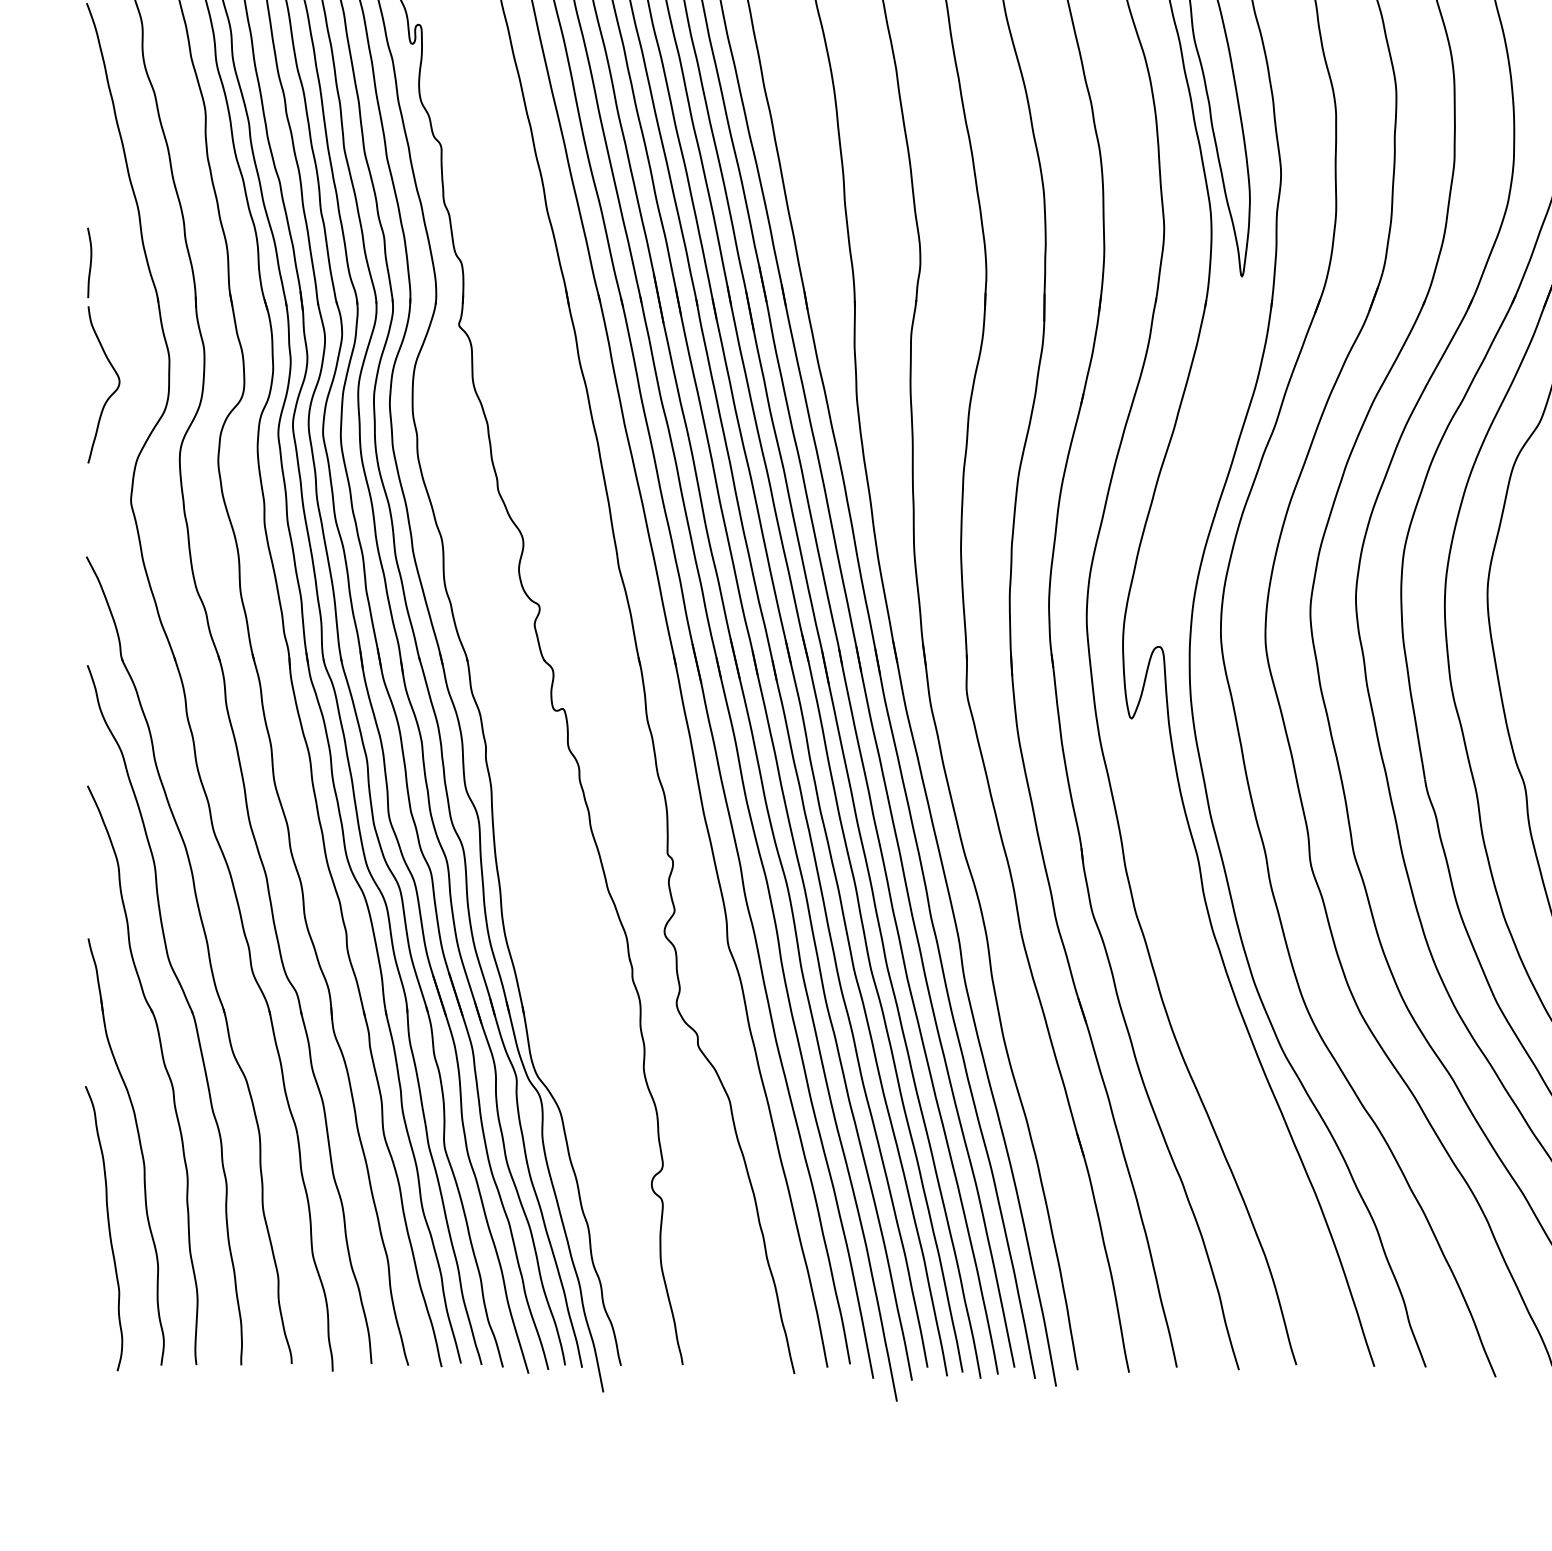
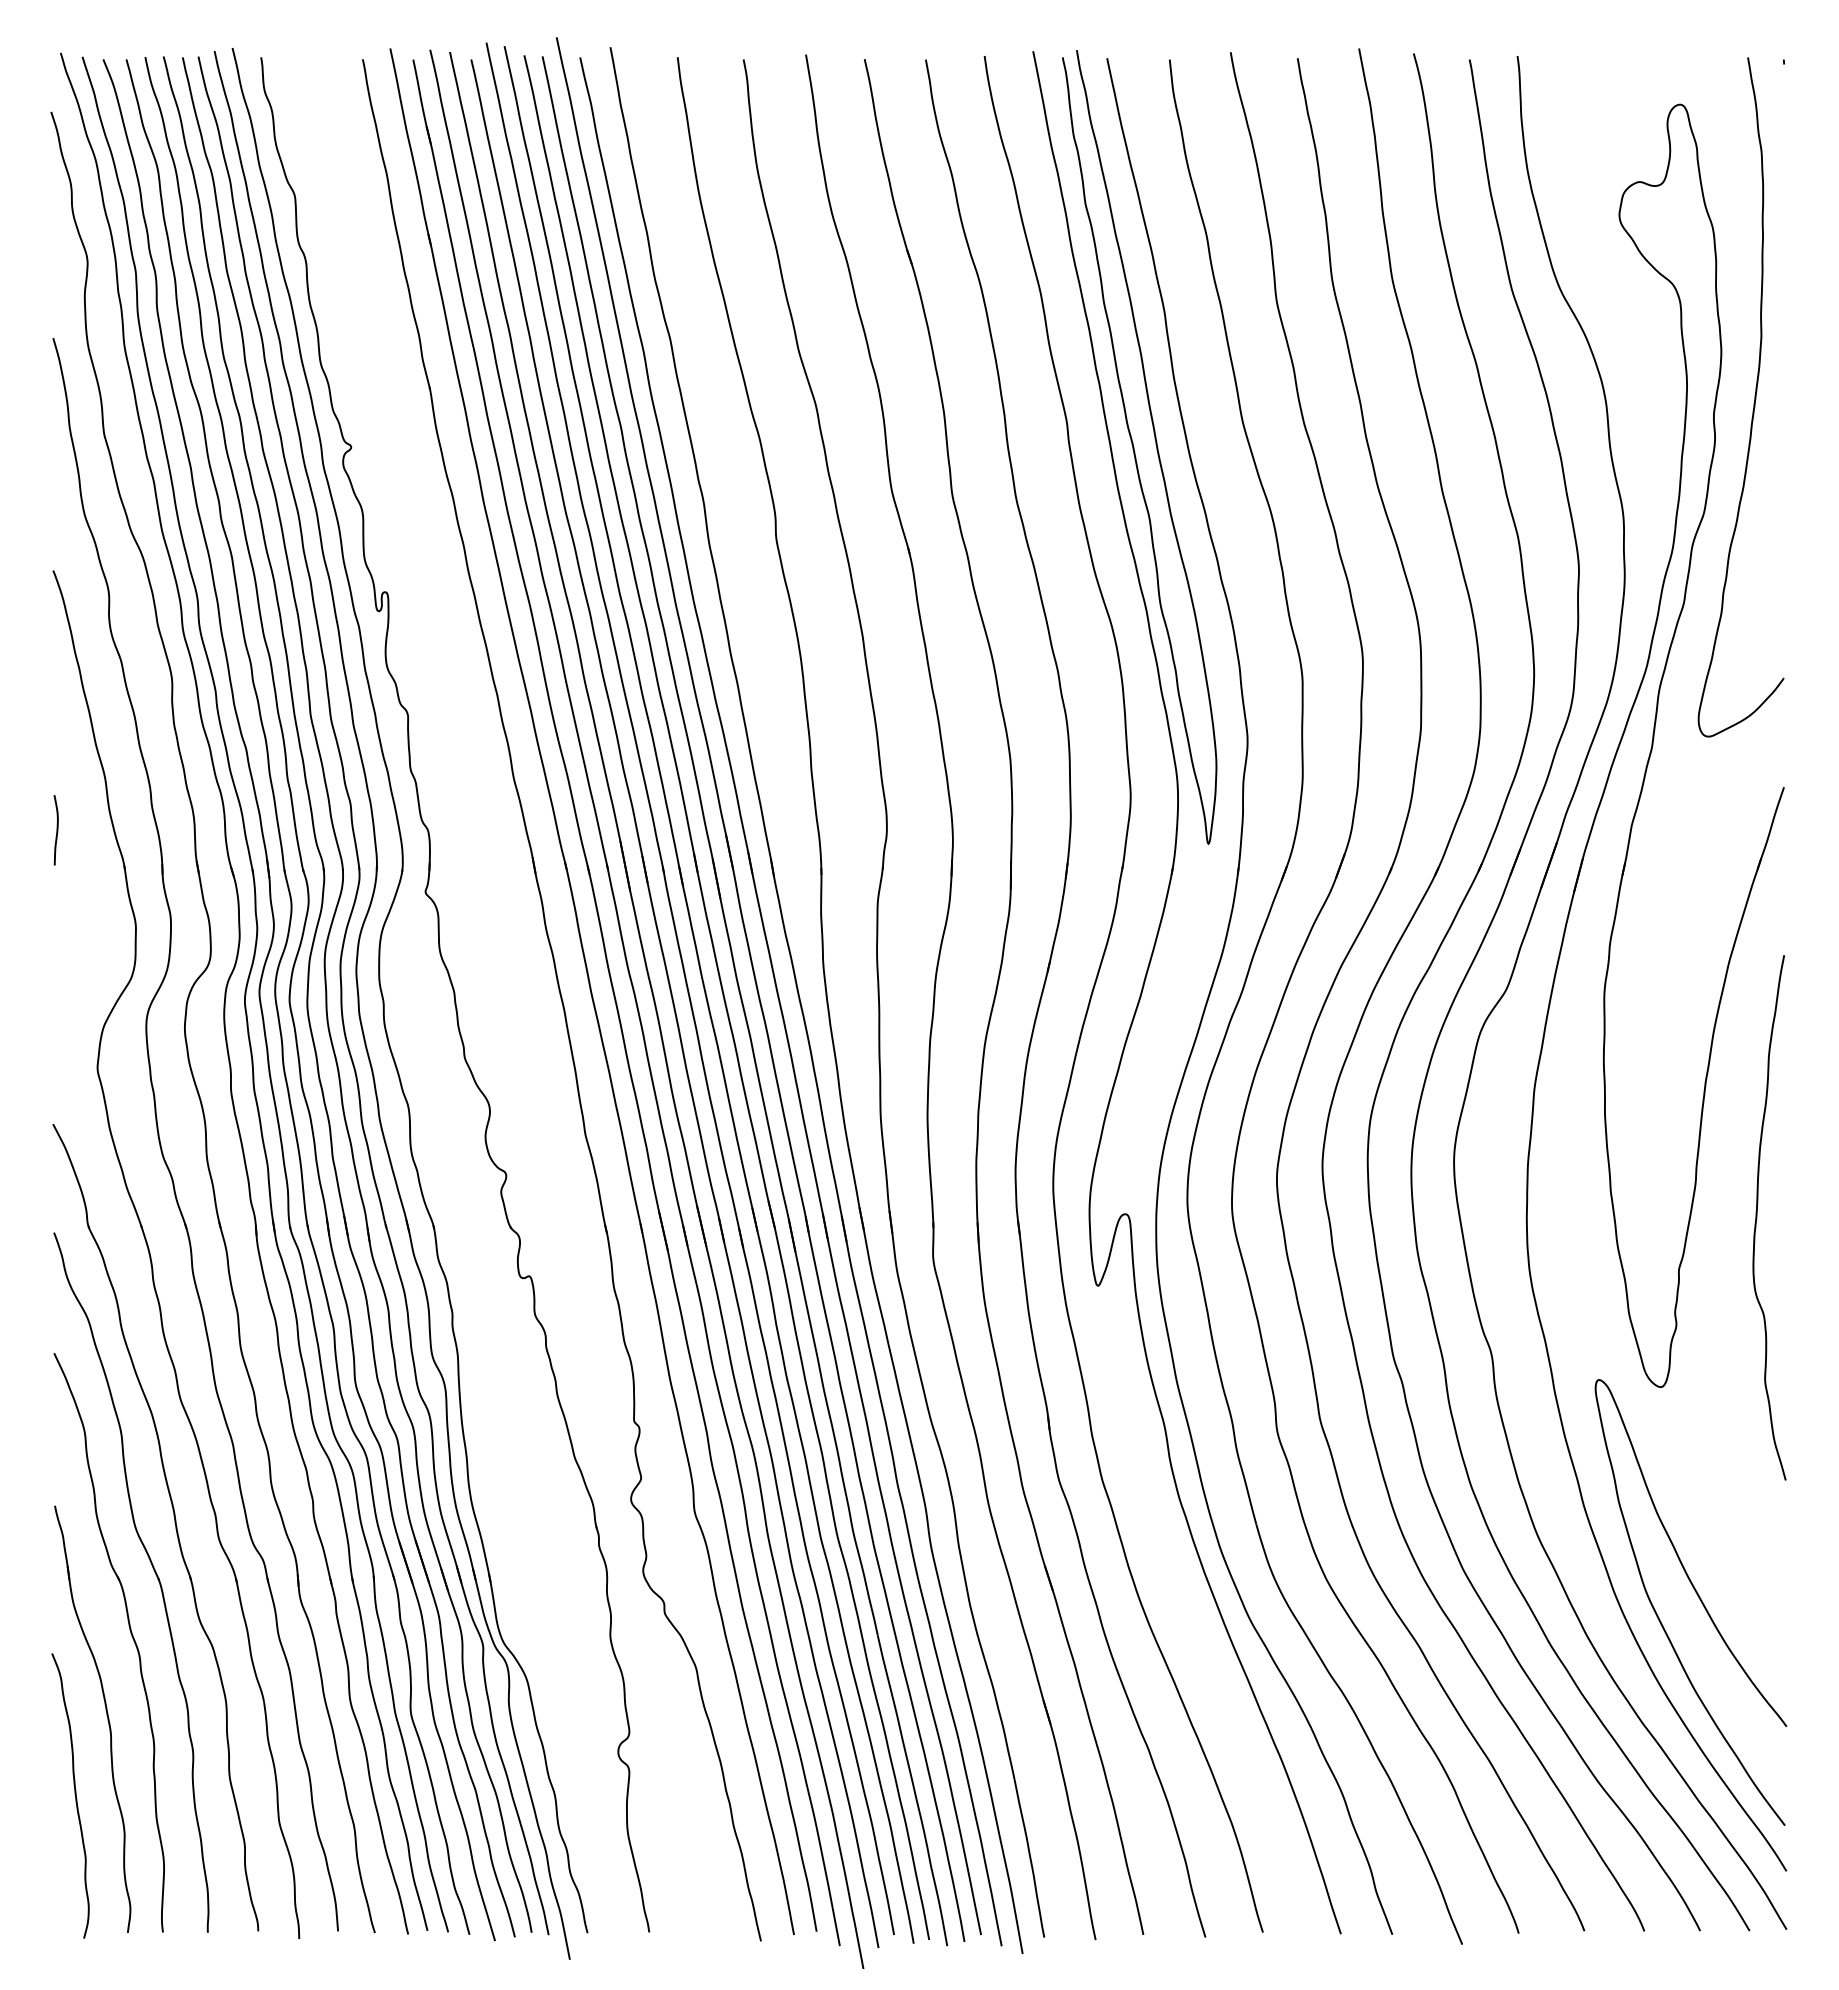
curve: (112, 392) -> (79, 959), removed

